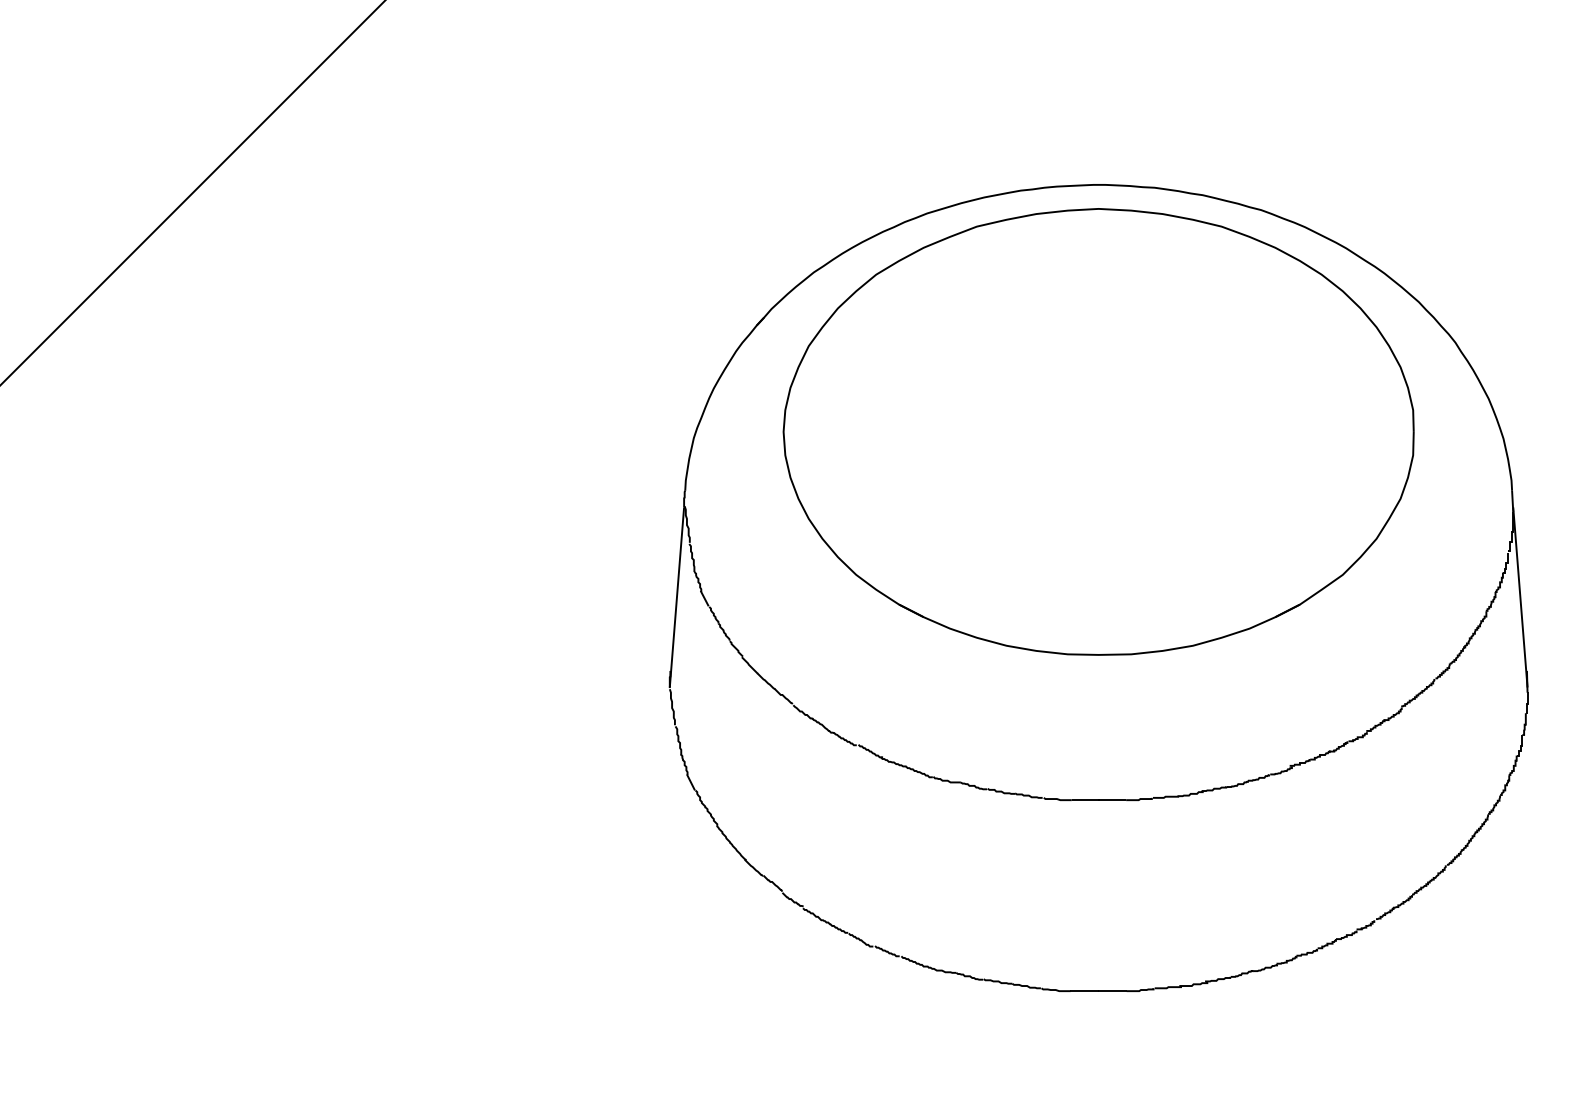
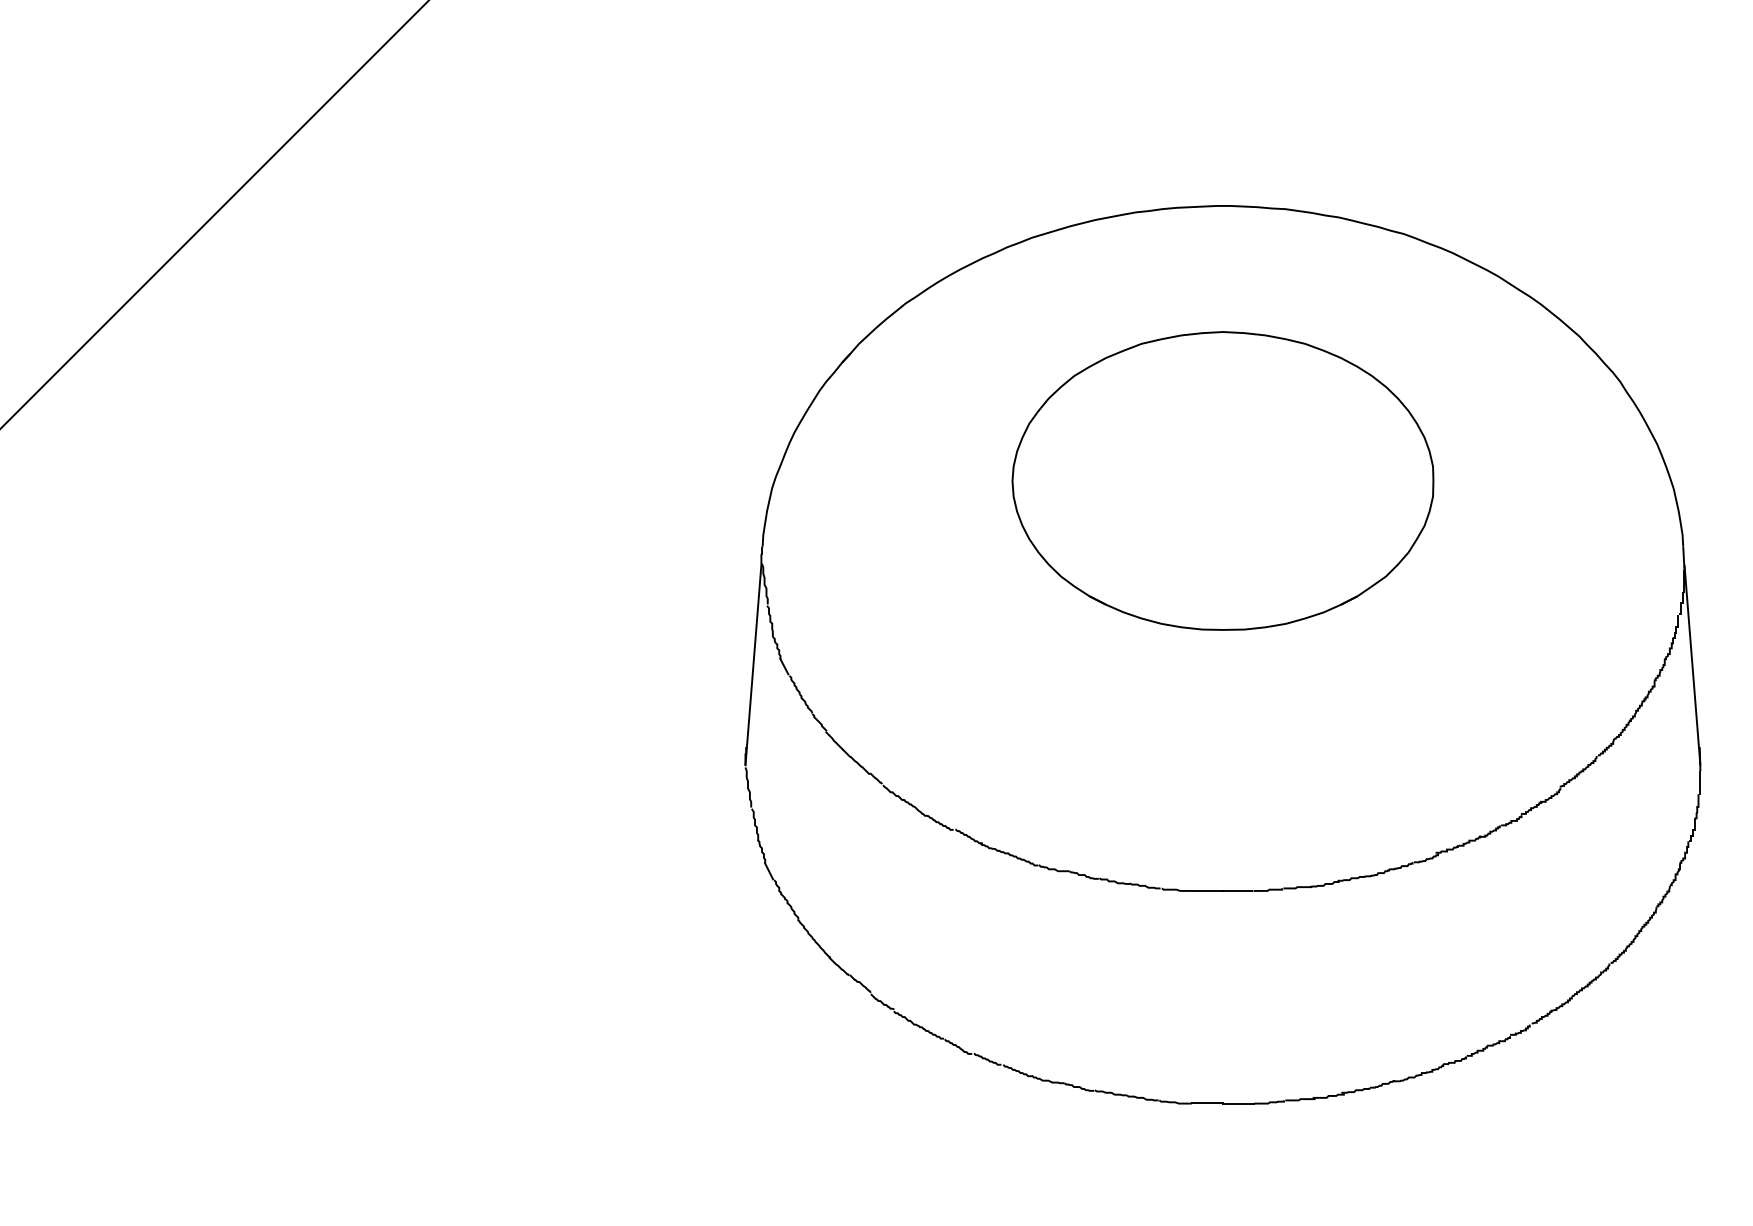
part: (1098, 431) -> (1222, 480), size x0.6

